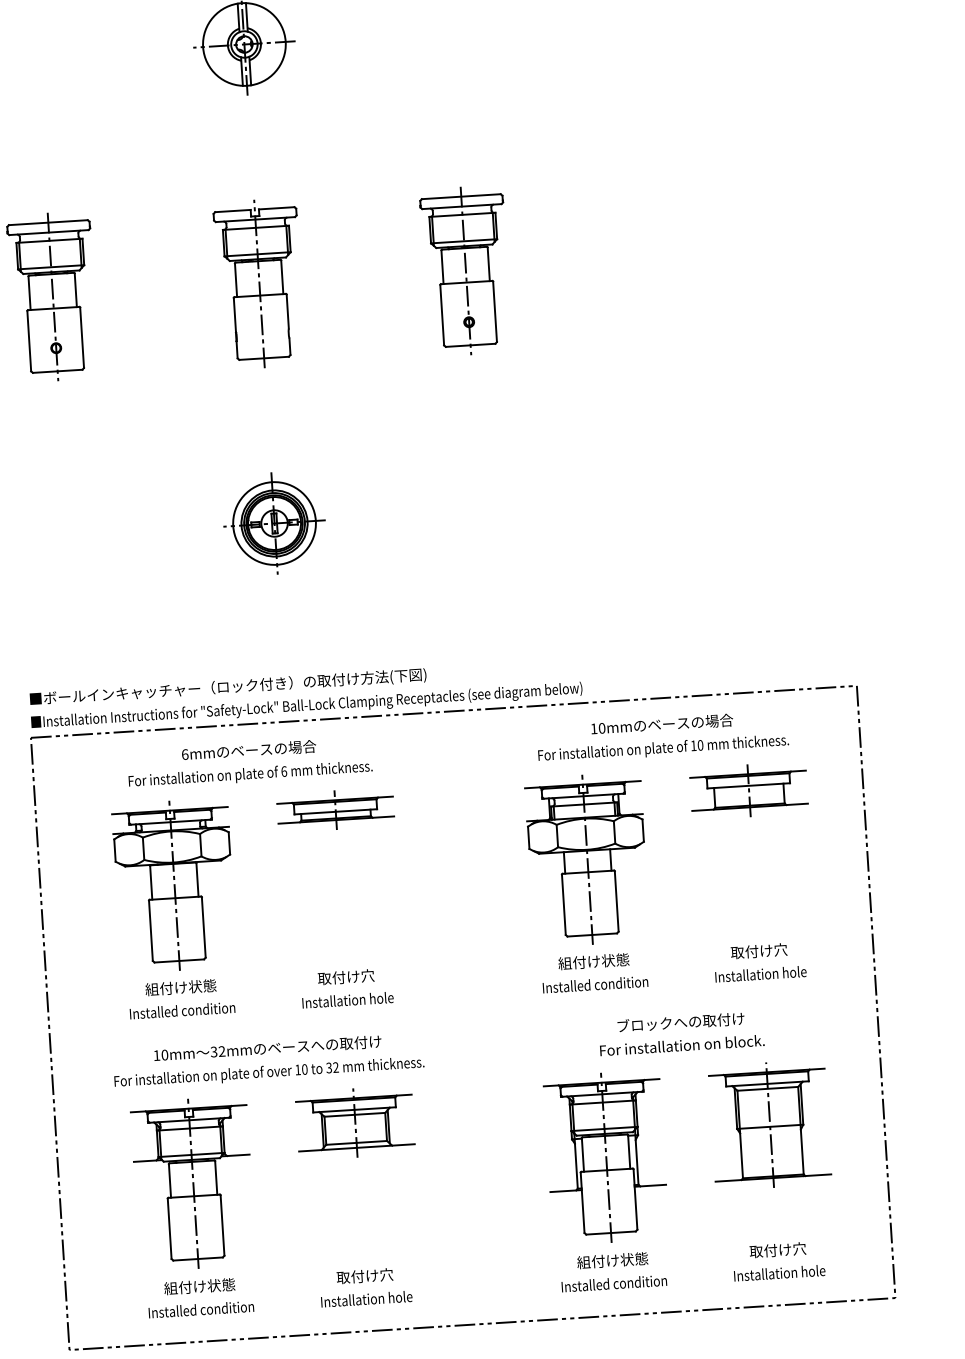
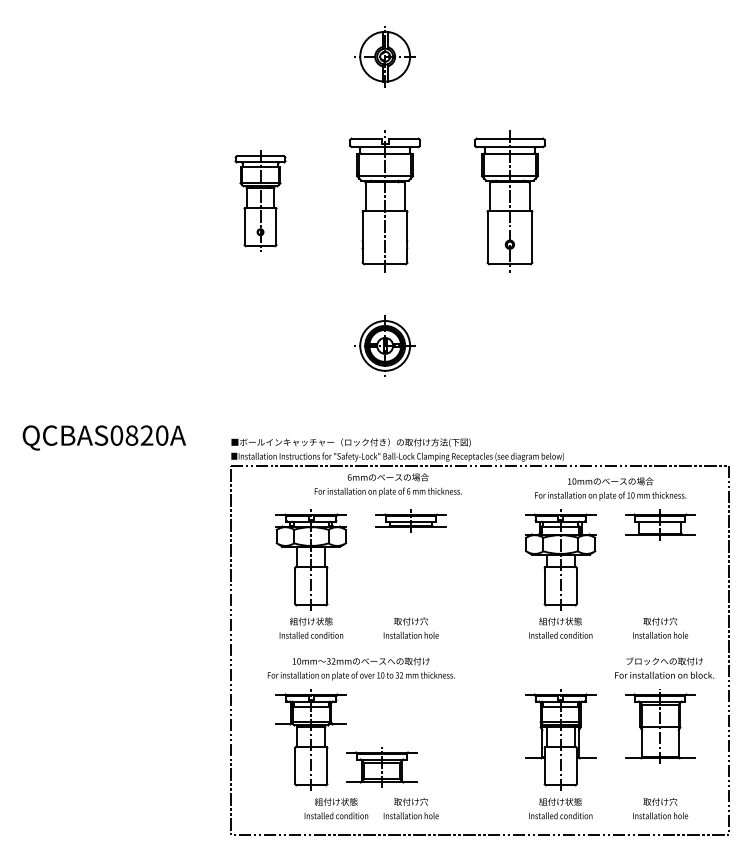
part: (465, 269) -> (509, 200), size x1.4
part: (259, 282) -> (385, 200), size x1.4
text: (248, 762) -> (387, 484), moved
text: (681, 1032) -> (664, 667), moved
part: (354, 1123) -> (381, 767), moved
text: (200, 1297) -> (336, 808), moved

